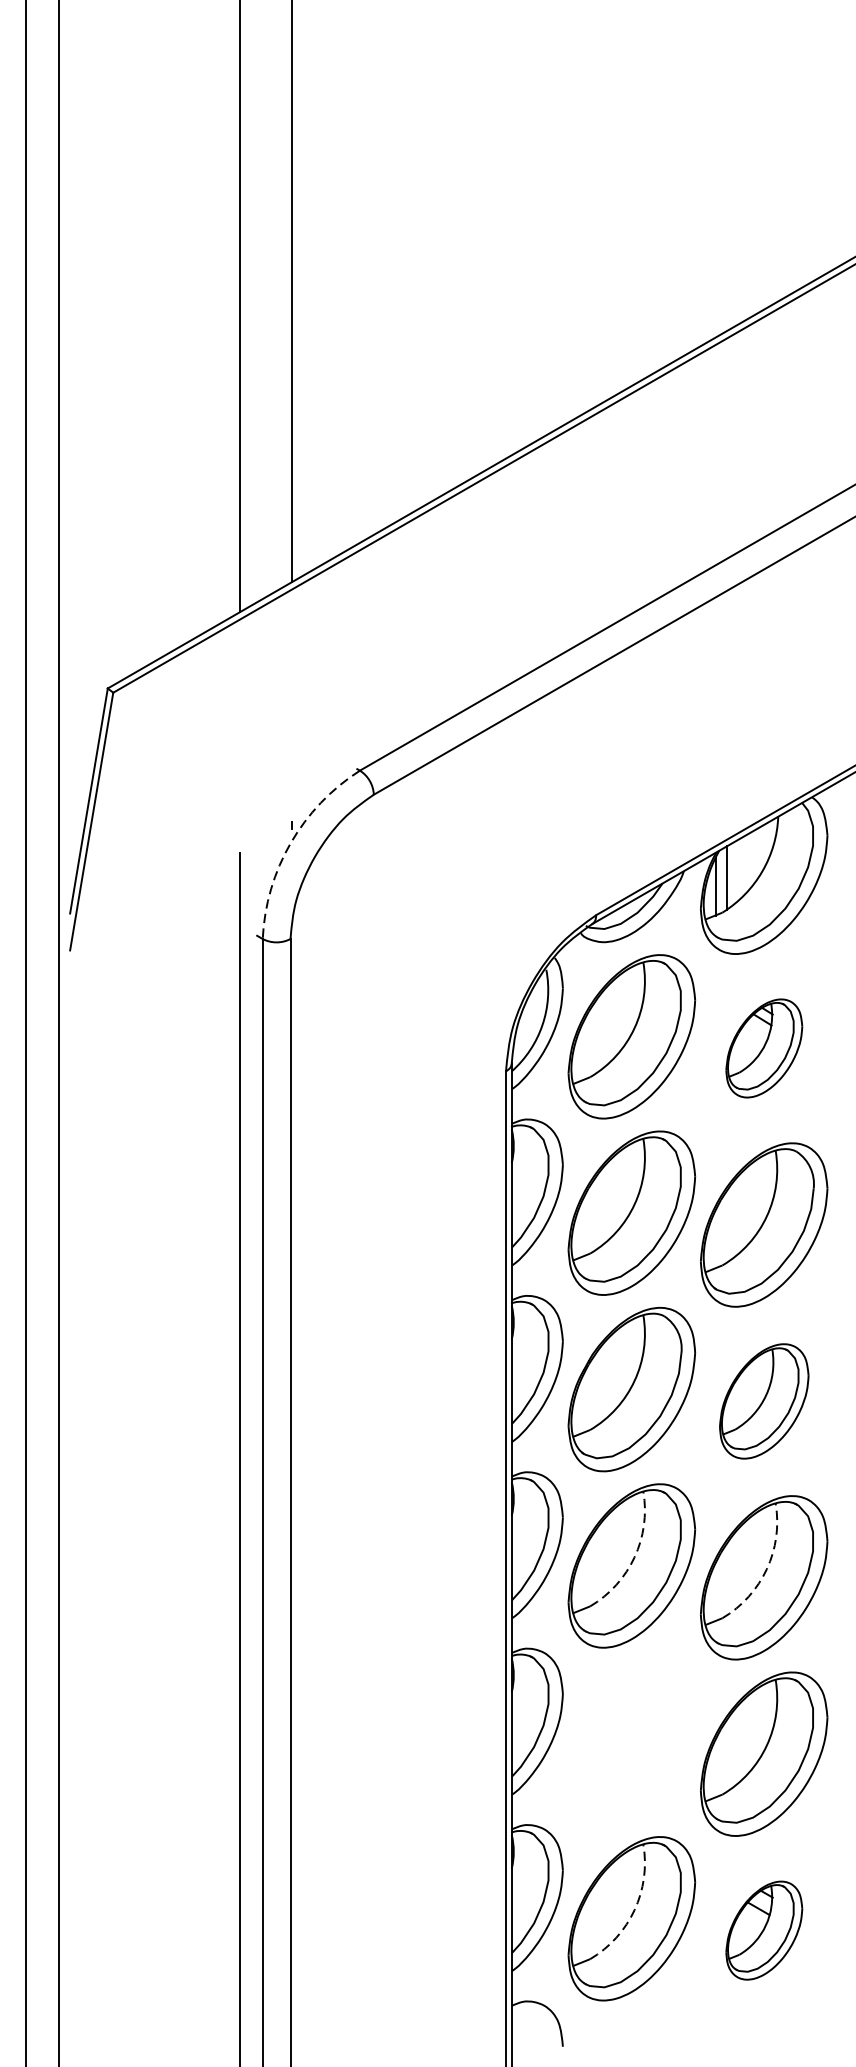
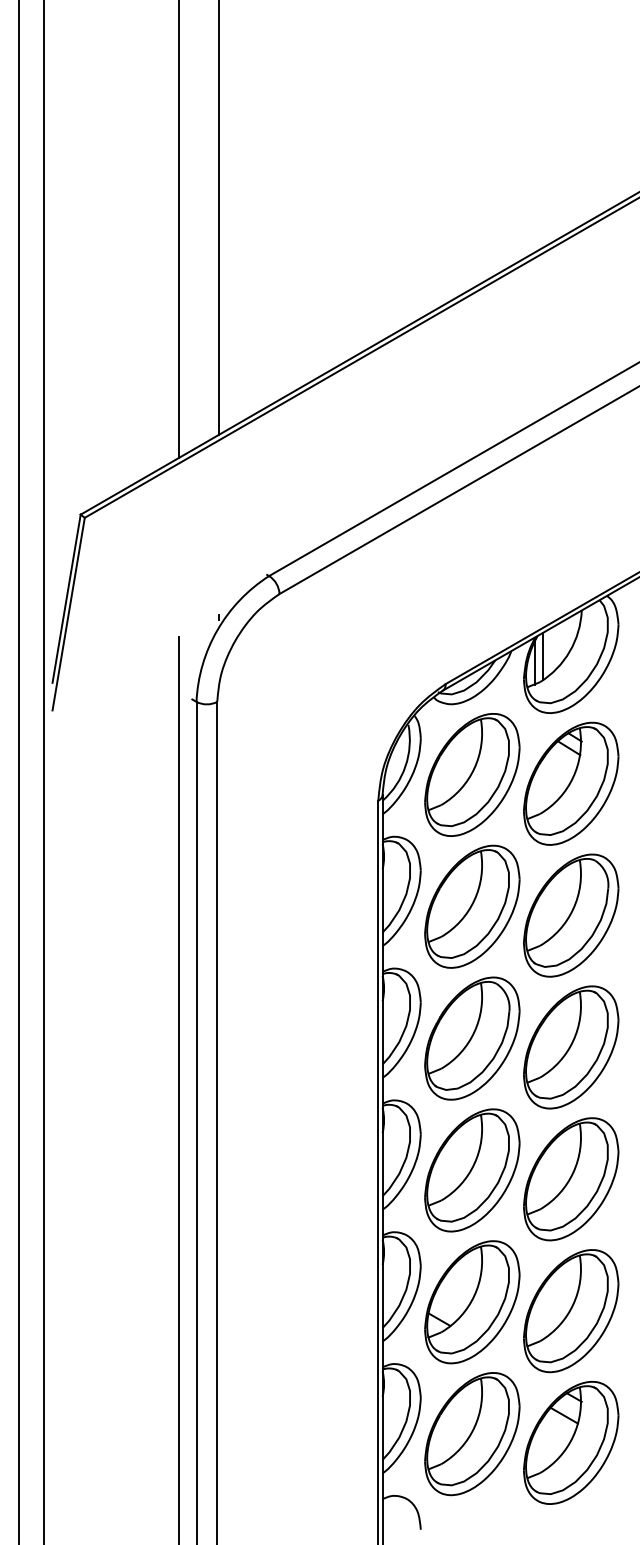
arc: (290, 843) -> (217, 630), dashed -> solid
part: (764, 1048) -> (571, 783), size x1.67
part: (764, 1401) -> (571, 1047), size x1.43
arc: (634, 1556) -> (474, 1163), dashed -> solid
arc: (767, 1568) -> (573, 1172), dashed -> solid
part: (632, 1742) -> (472, 1302), added
arc: (634, 1909) -> (474, 1427), dashed -> solid
part: (764, 1930) -> (571, 1442), size x1.67

